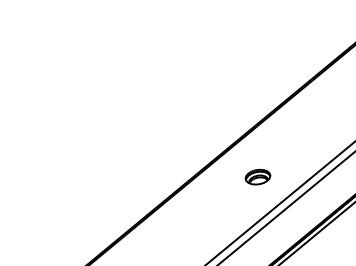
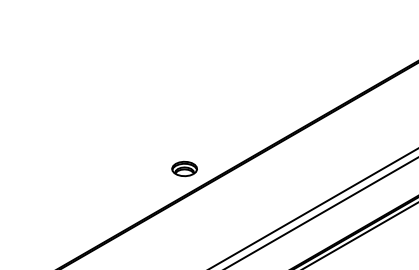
part: (257, 176) -> (184, 168), moved

